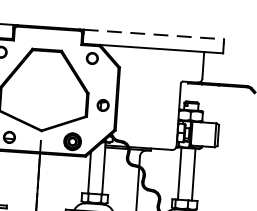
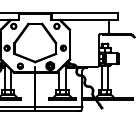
line: (154, 35) -> (85, 13), dashed -> solid

